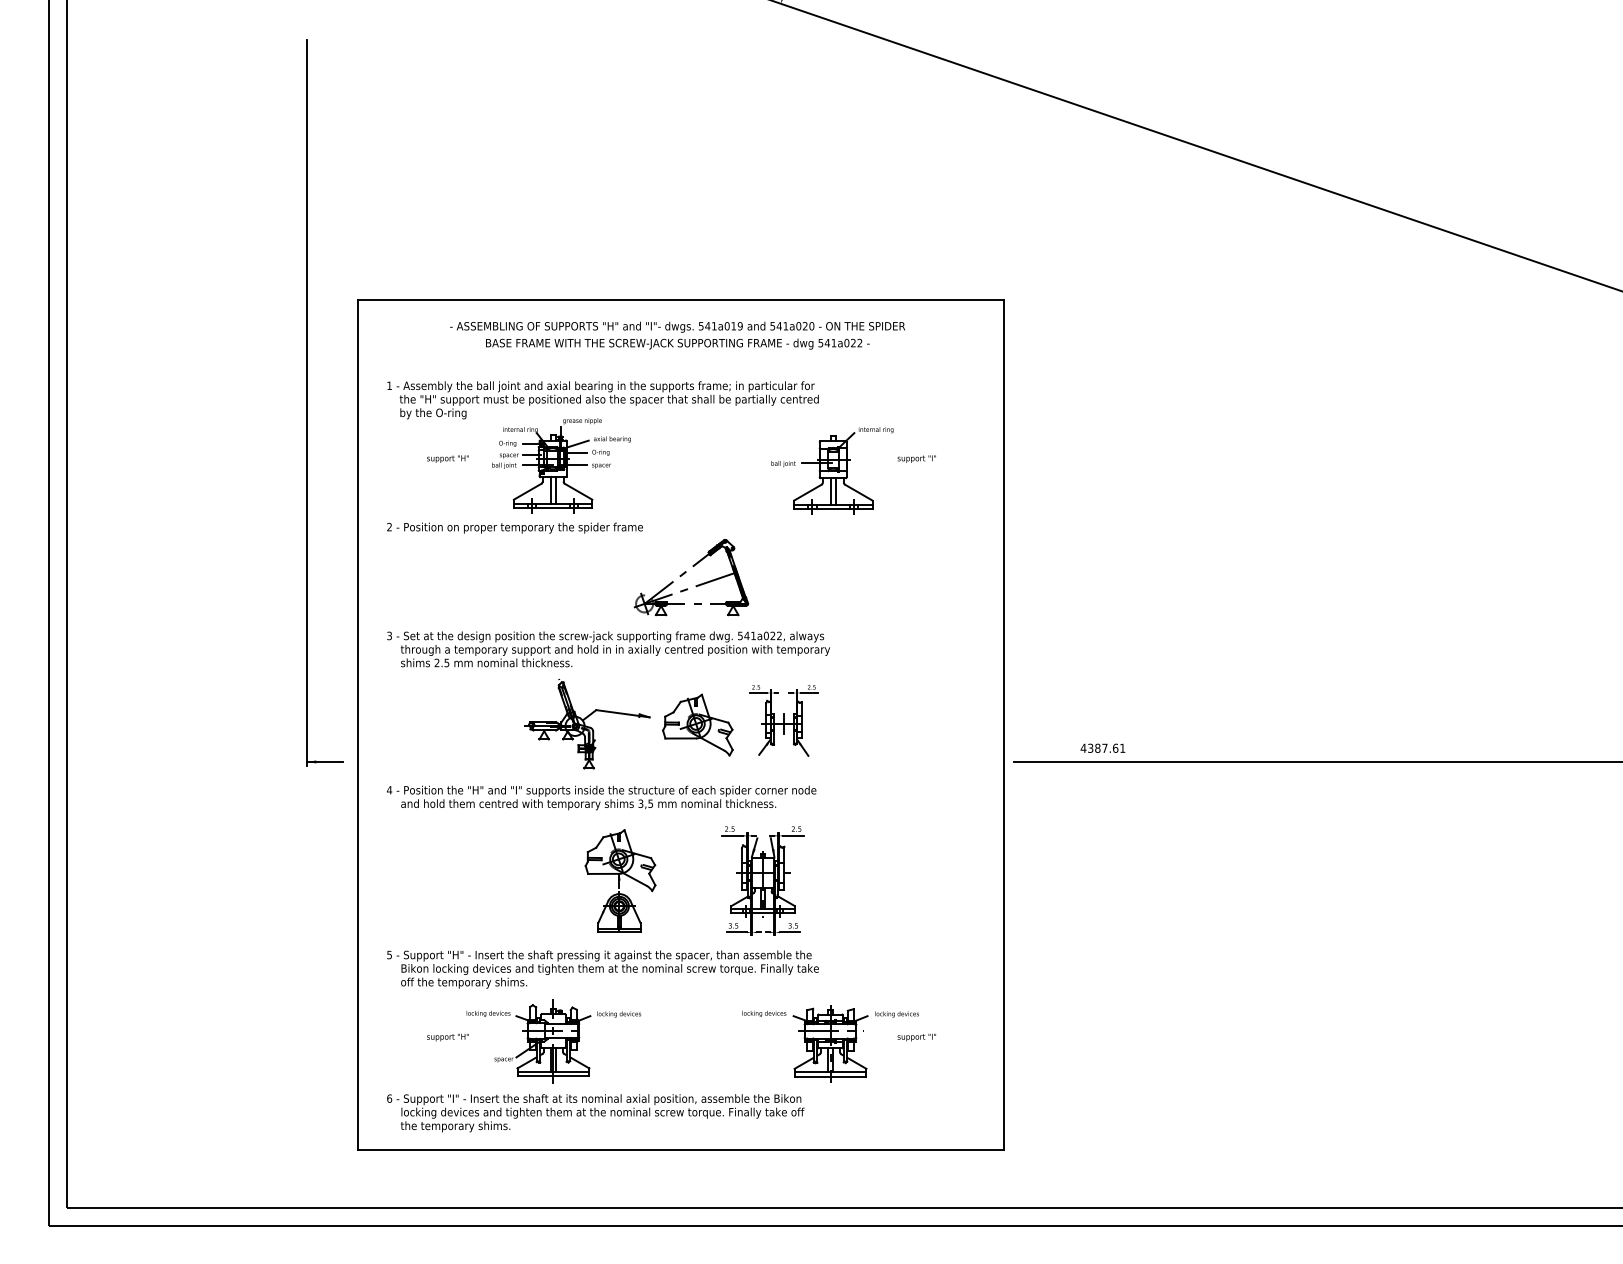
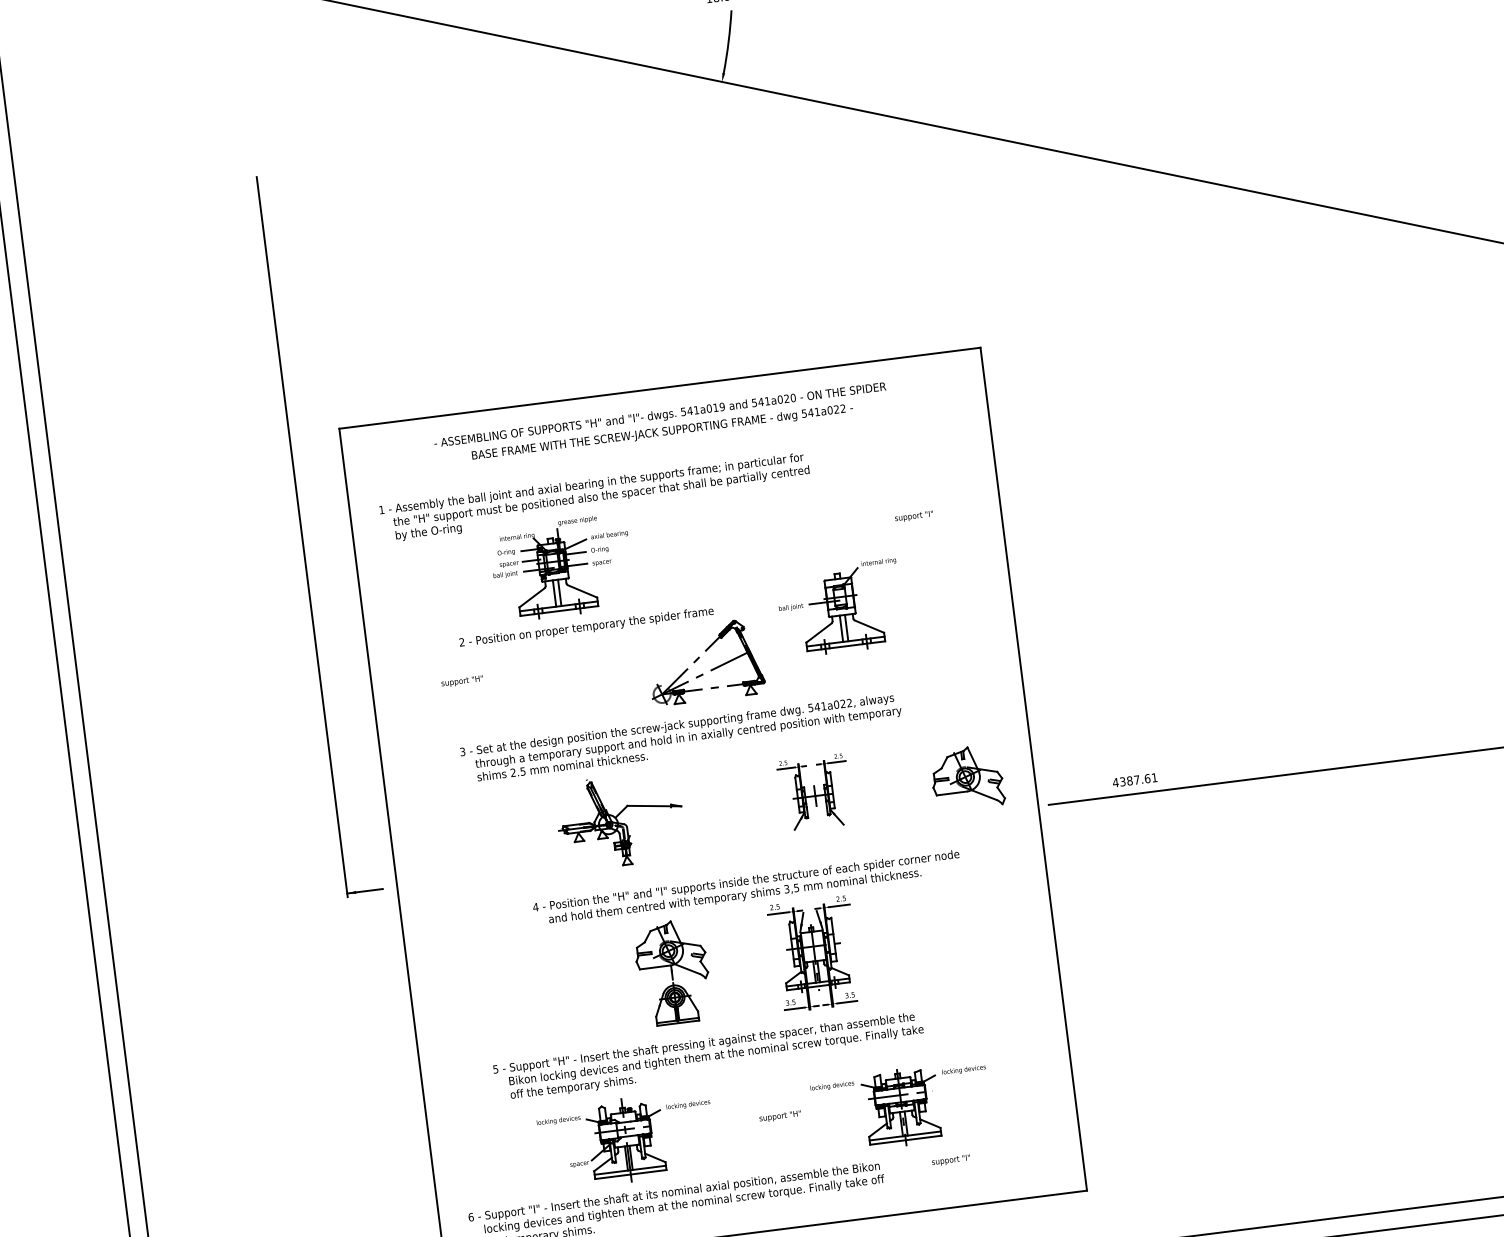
text: (447, 458) -> (461, 681), moved
part: (832, 470) -> (840, 607), moved
text: (514, 527) -> (585, 627), moved
text: (608, 649) -> (681, 737), moved
part: (697, 724) -> (966, 777), moved
text: (601, 797) -> (746, 887), moved
text: (602, 969) -> (708, 1057), moved
text: (447, 1037) -> (779, 1116), moved
text: (916, 1037) -> (950, 1160), moved

